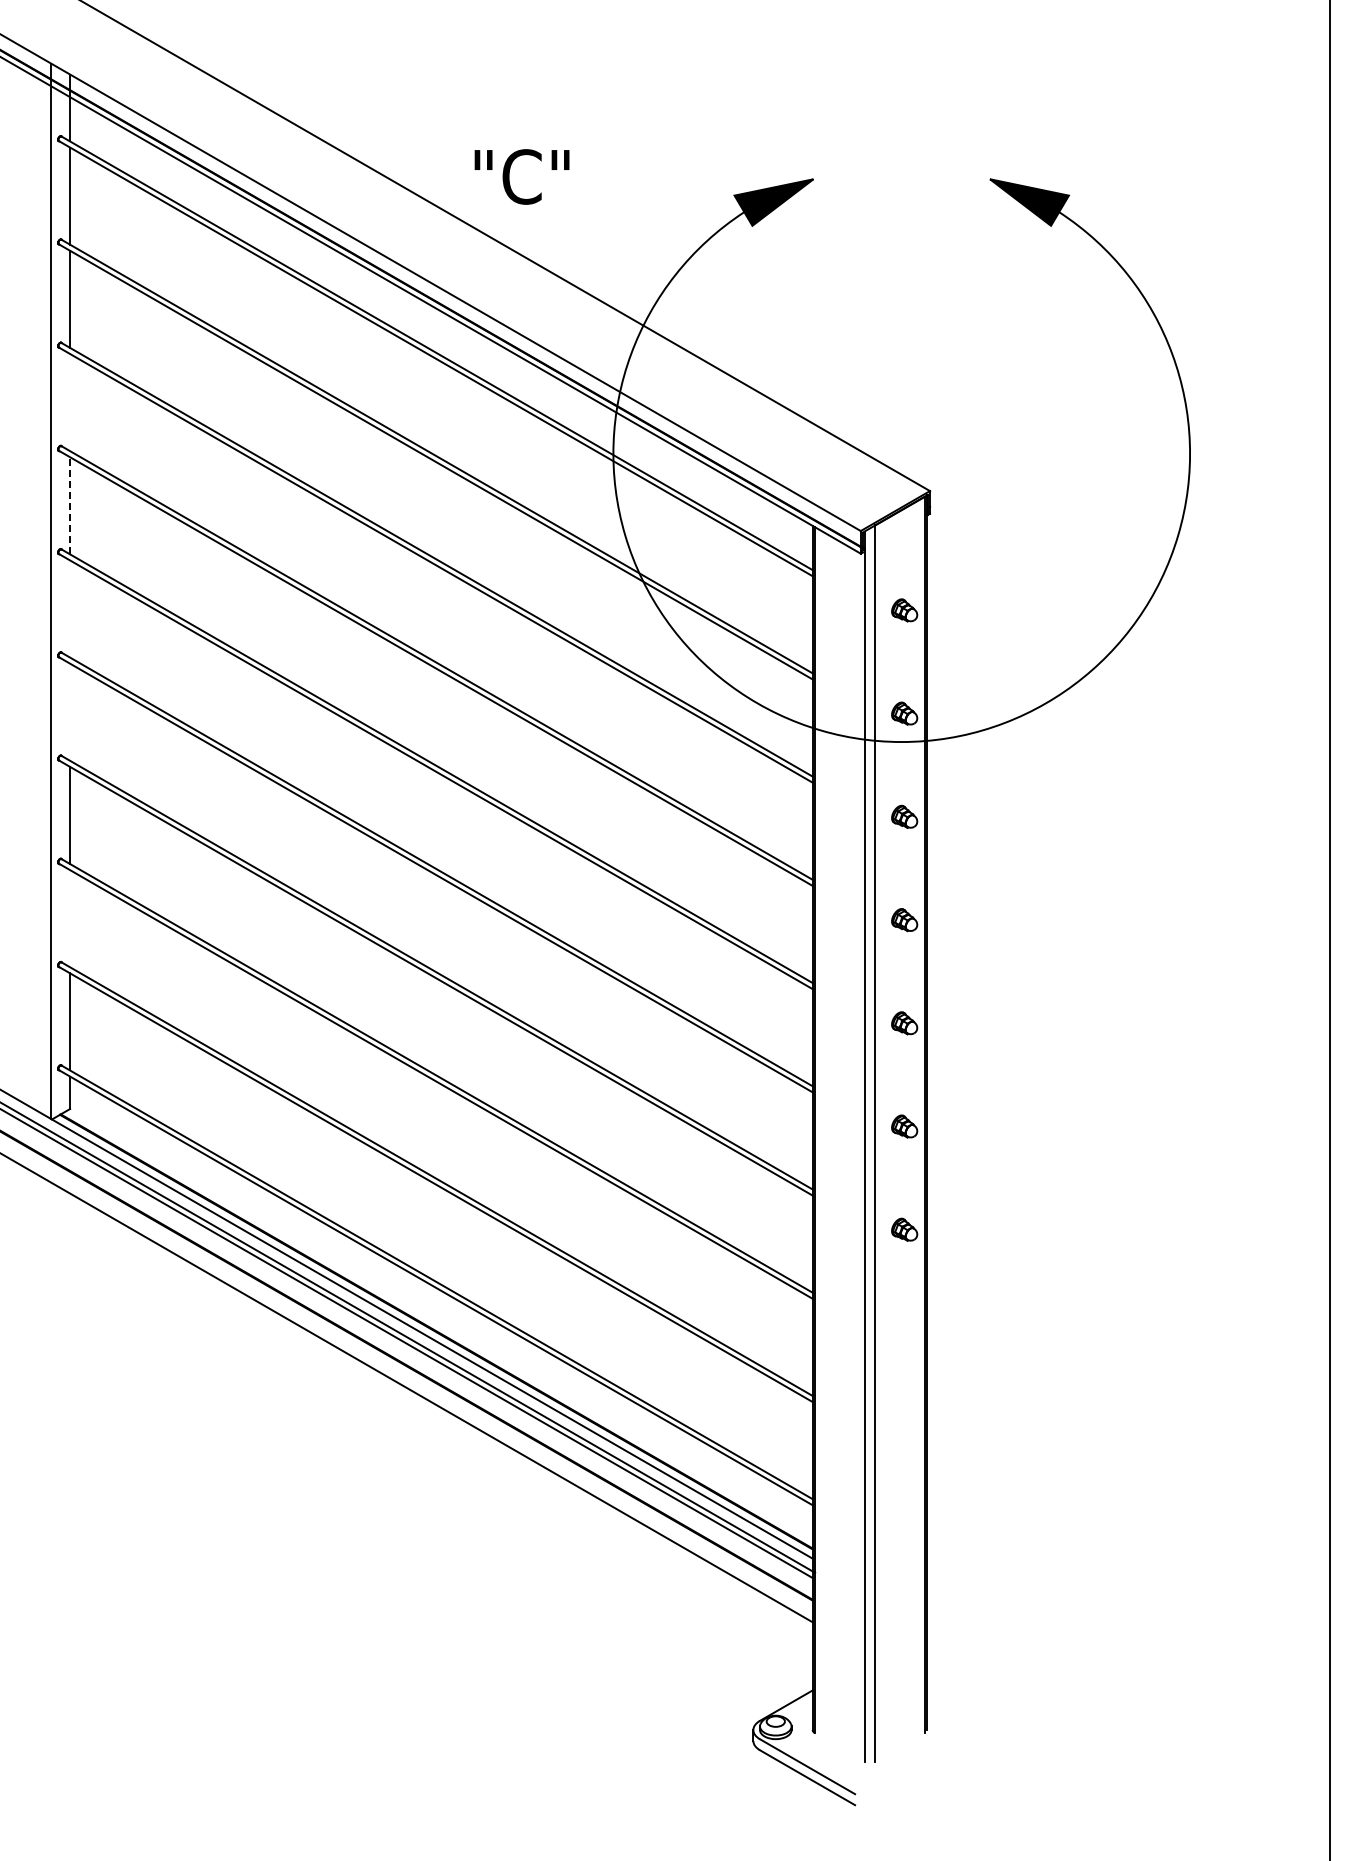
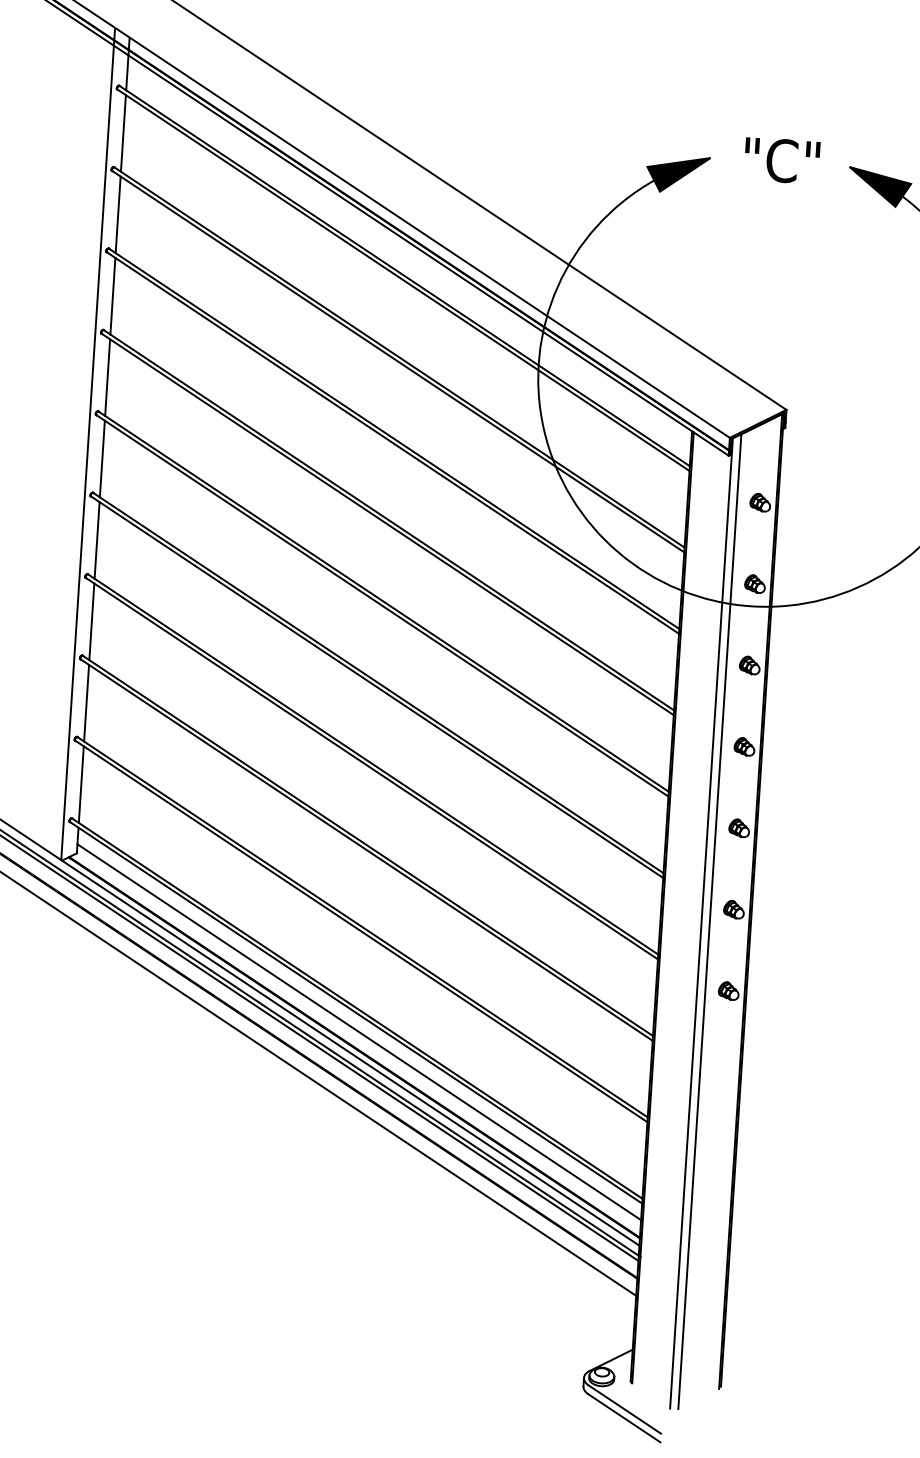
text: (521, 176) -> (781, 160), moved
line: (70, 402) -> (113, 296), added
line: (70, 505) -> (107, 377), dashed -> solid
line: (70, 608) -> (102, 458), added
line: (70, 711) -> (97, 539), added
line: (70, 918) -> (86, 703), added
line: (441, 1311) -> (359, 1031), added

